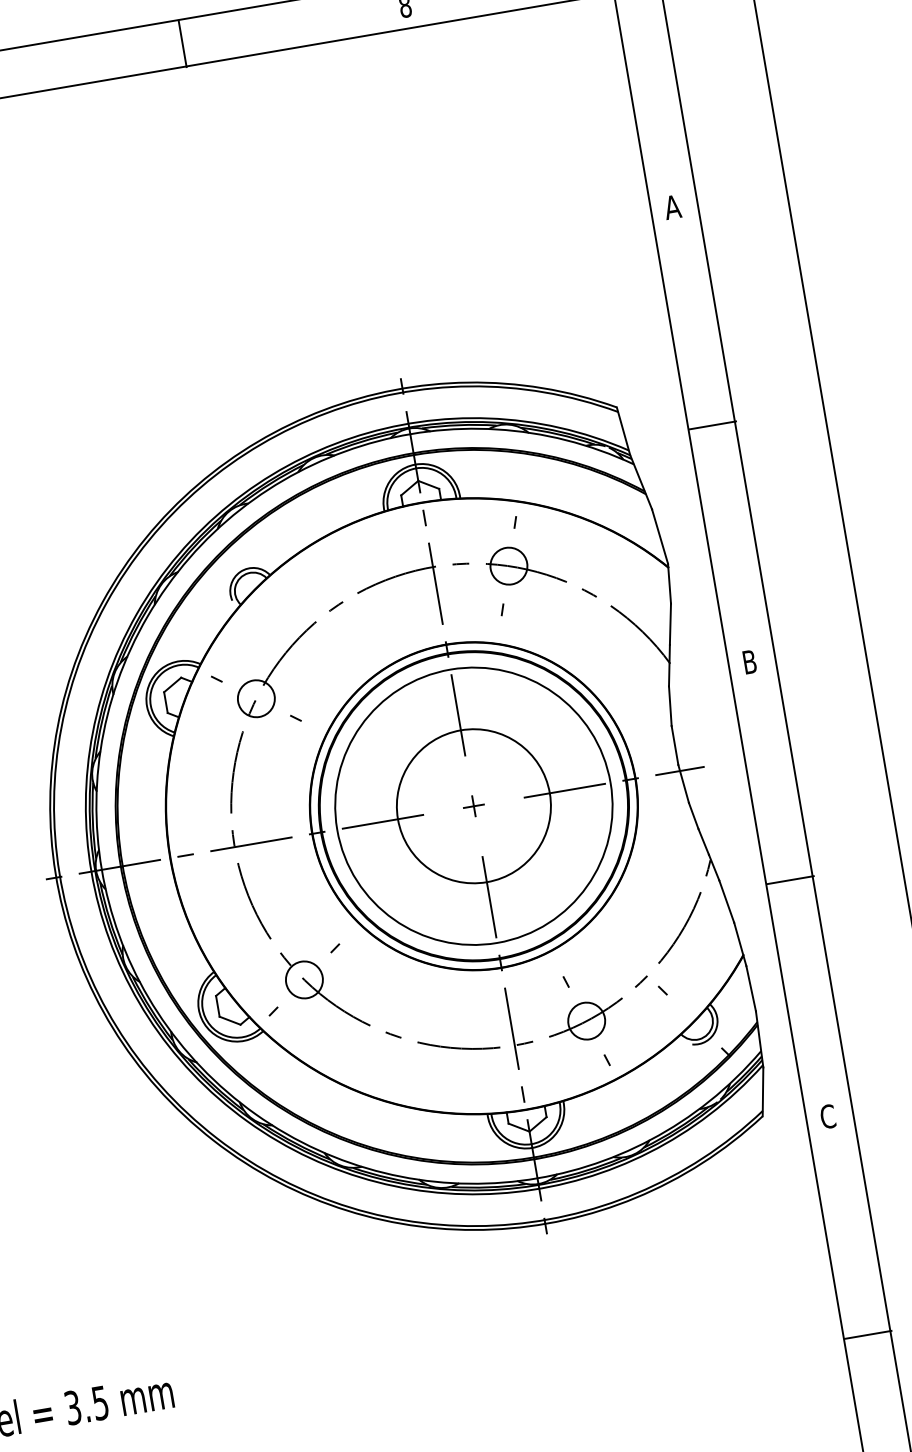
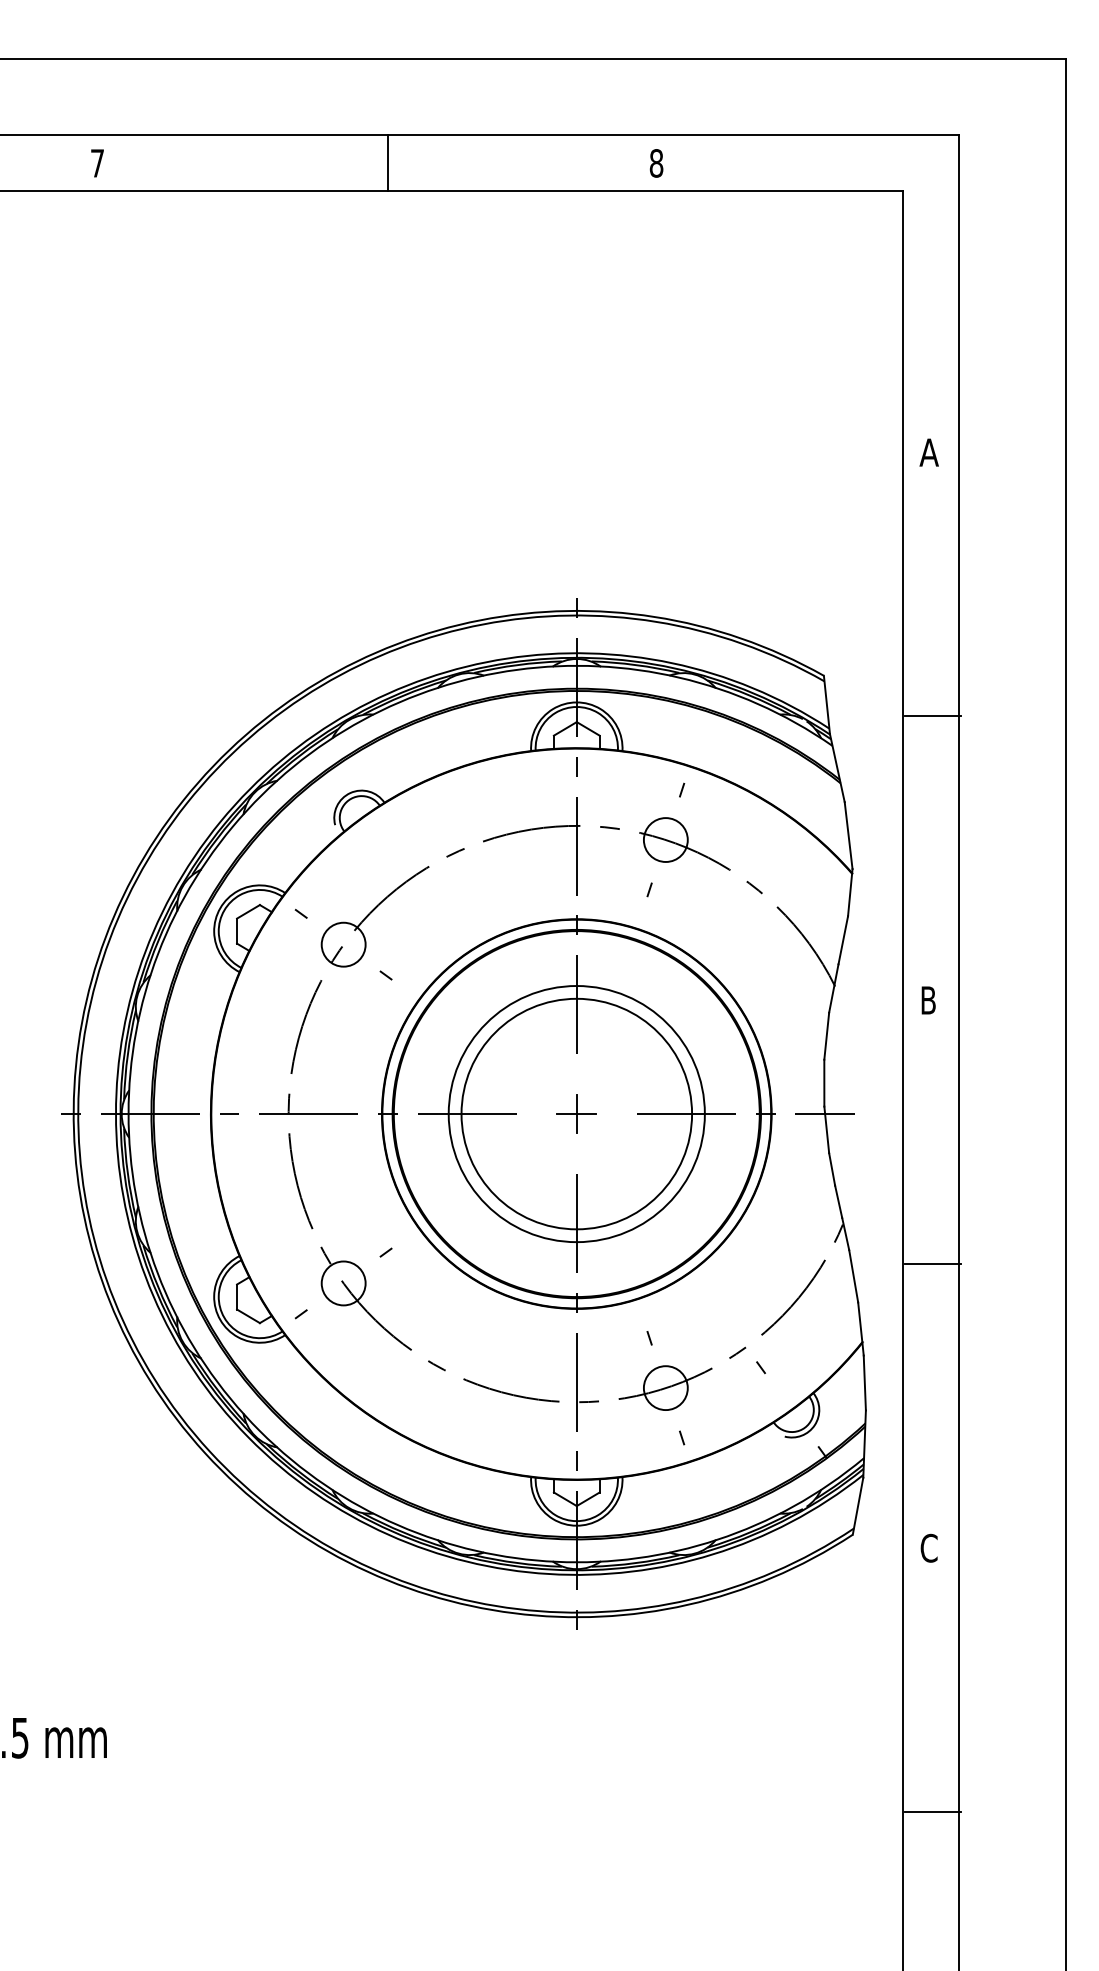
circle: (473, 805) -> (576, 1113), size x0.7
circle: (473, 805) -> (576, 1113), size x1.4
part: (473, 805) -> (576, 1113), size x1.6

